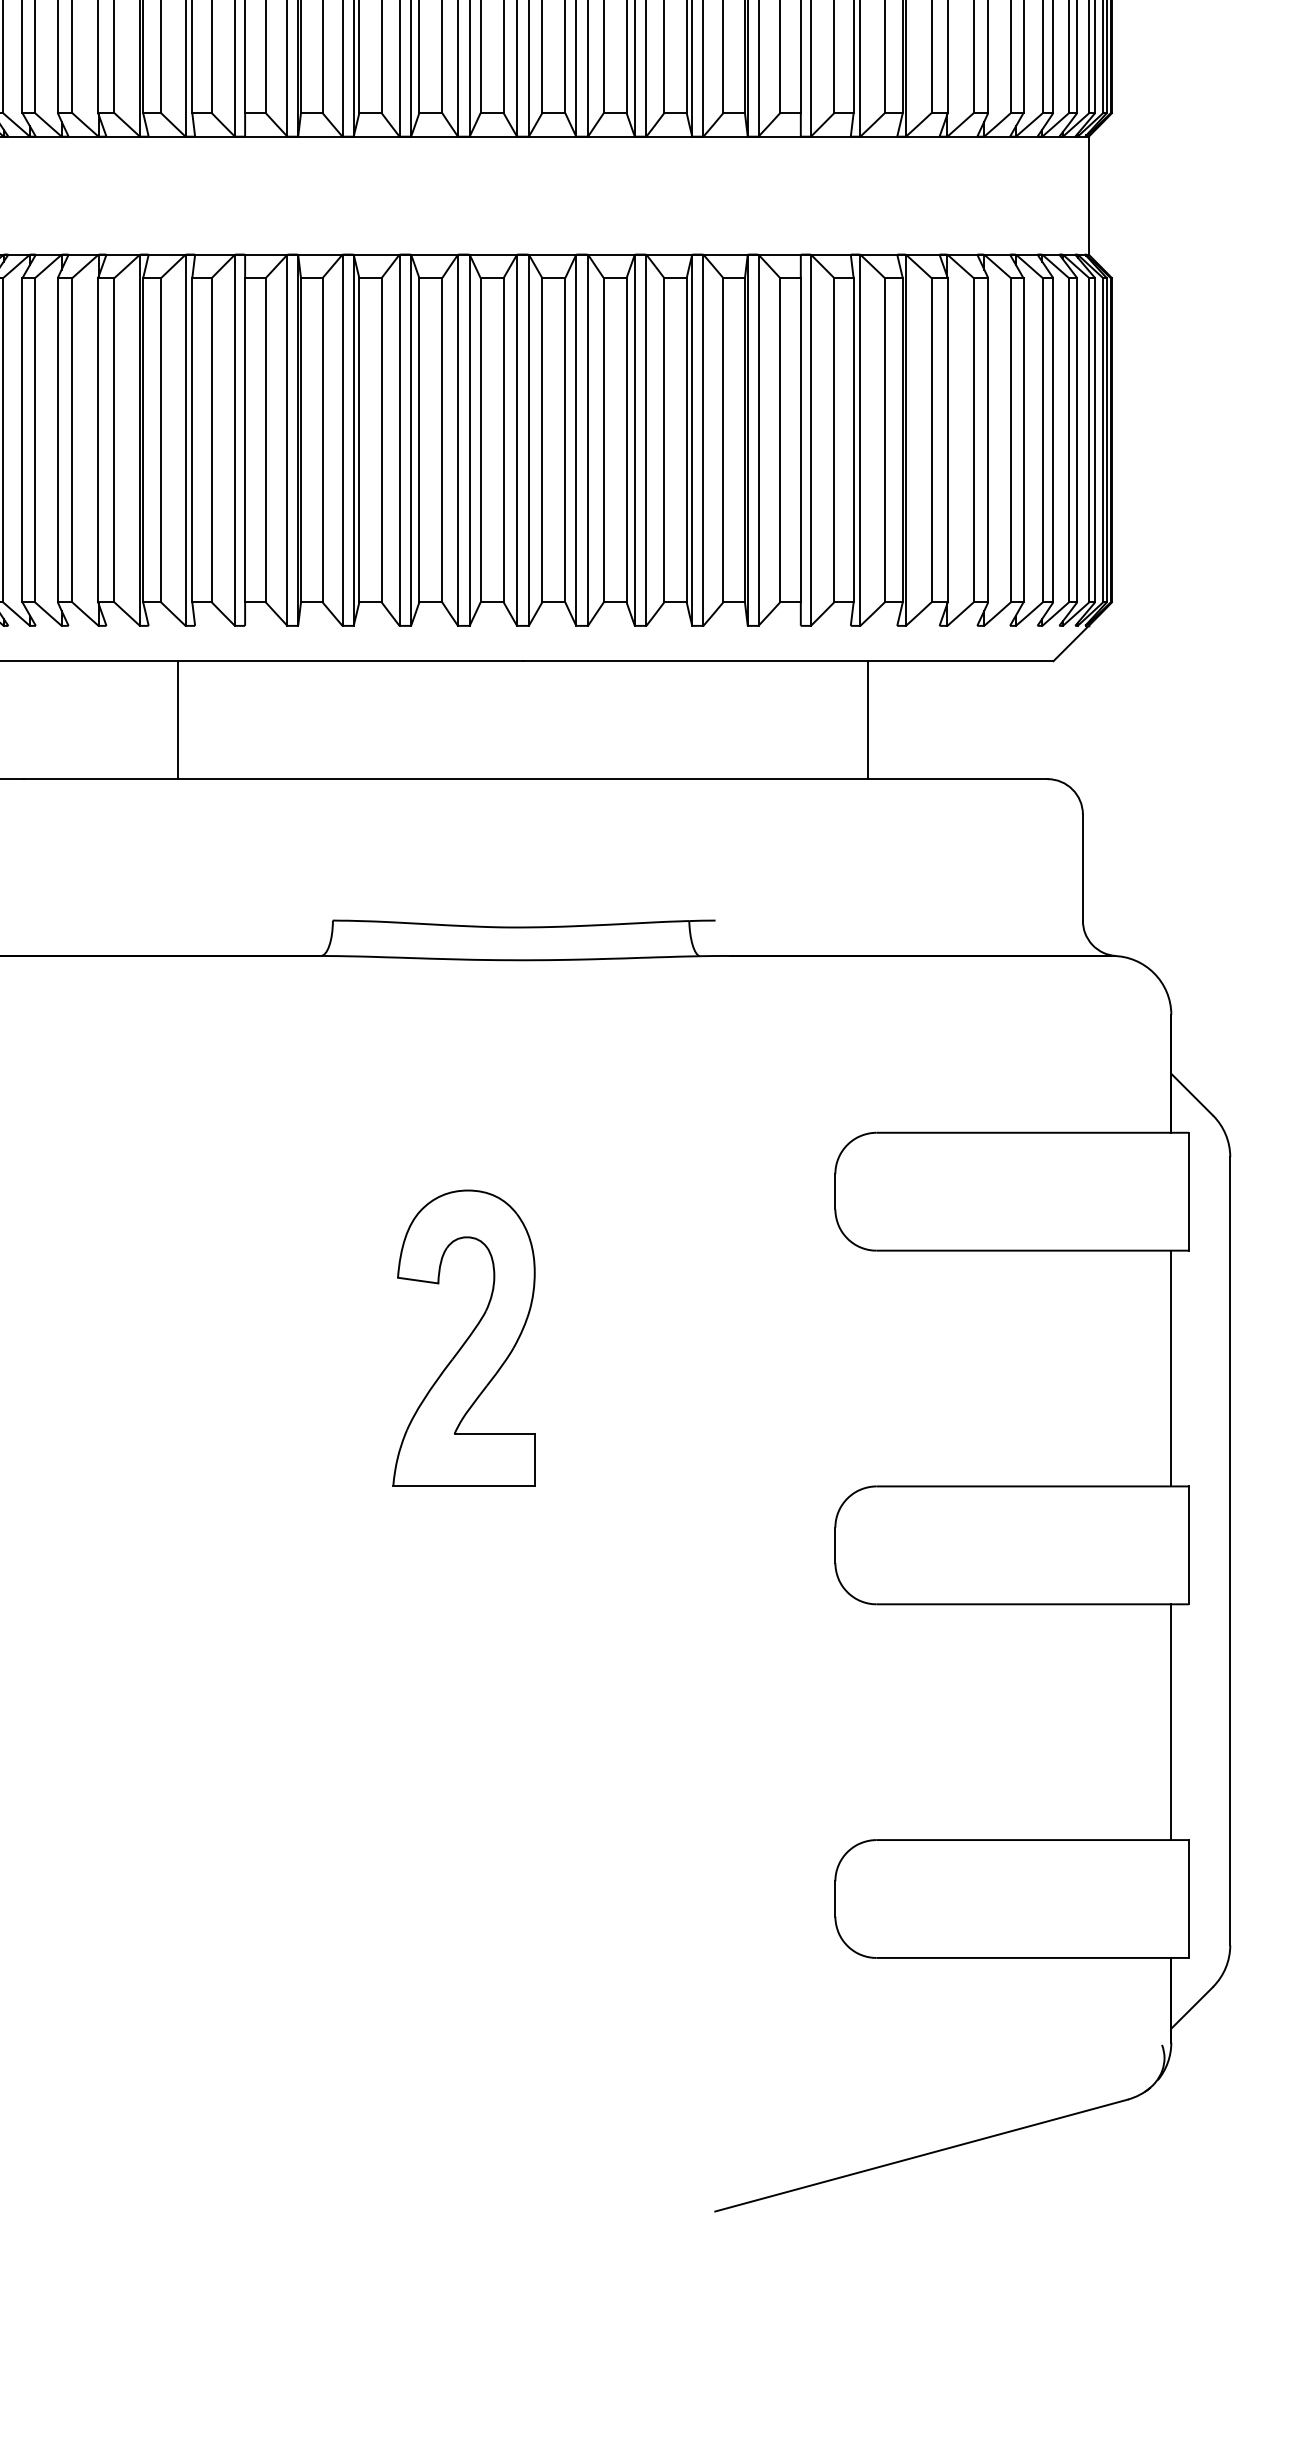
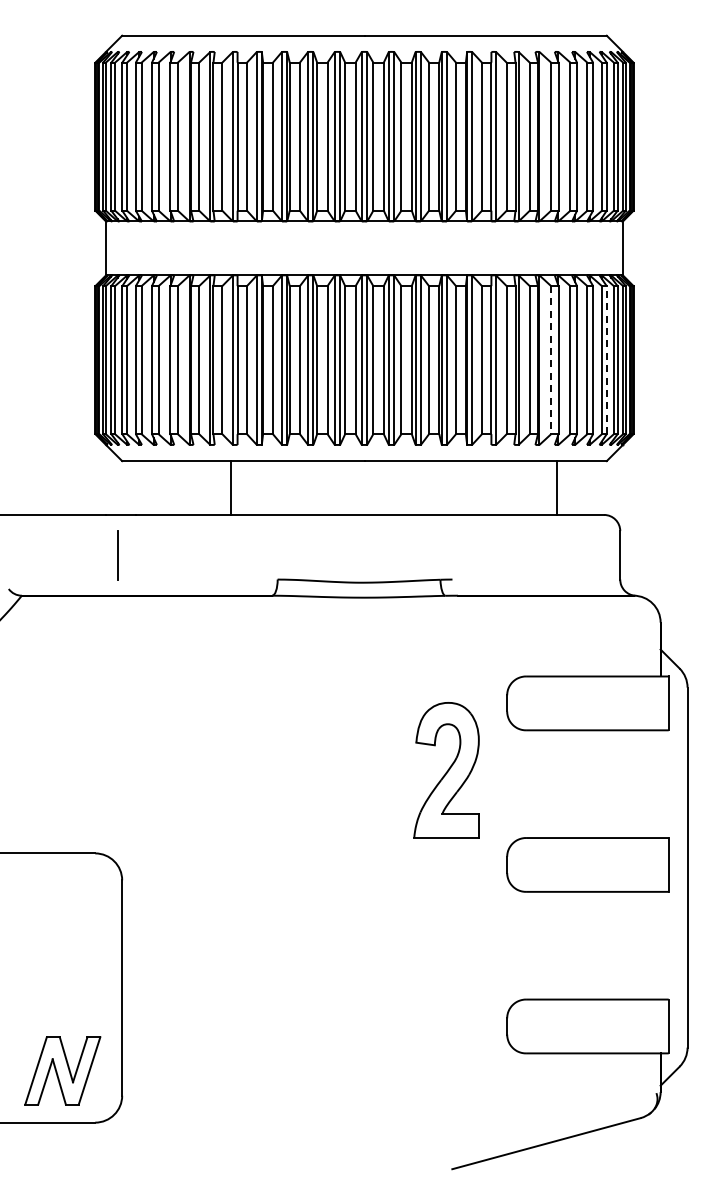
line: (1052, 438) -> (606, 359), solid -> dashed
line: (932, 440) -> (551, 360), solid -> dashed
line: (179, 719) -> (231, 487), moved
line: (866, 719) -> (556, 487), moved
part: (463, 1338) -> (446, 770), moved
line: (1171, 1369) -> (660, 784), removed
line: (1171, 1721) -> (660, 945), removed

